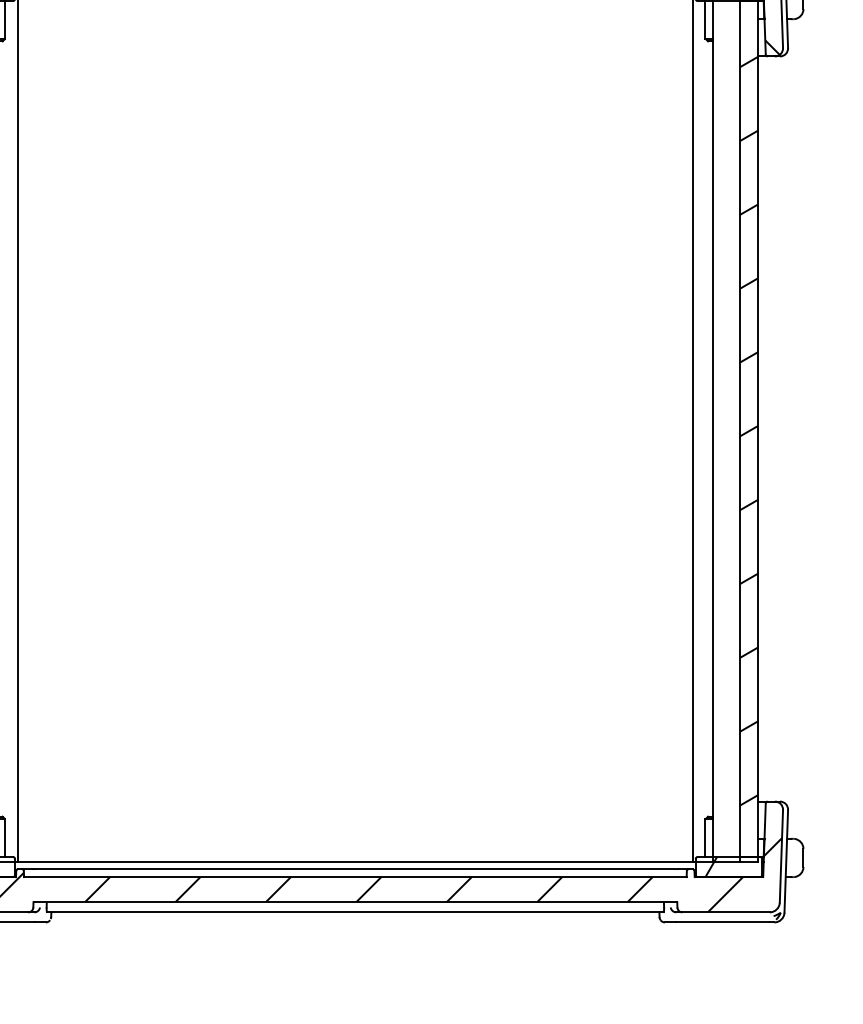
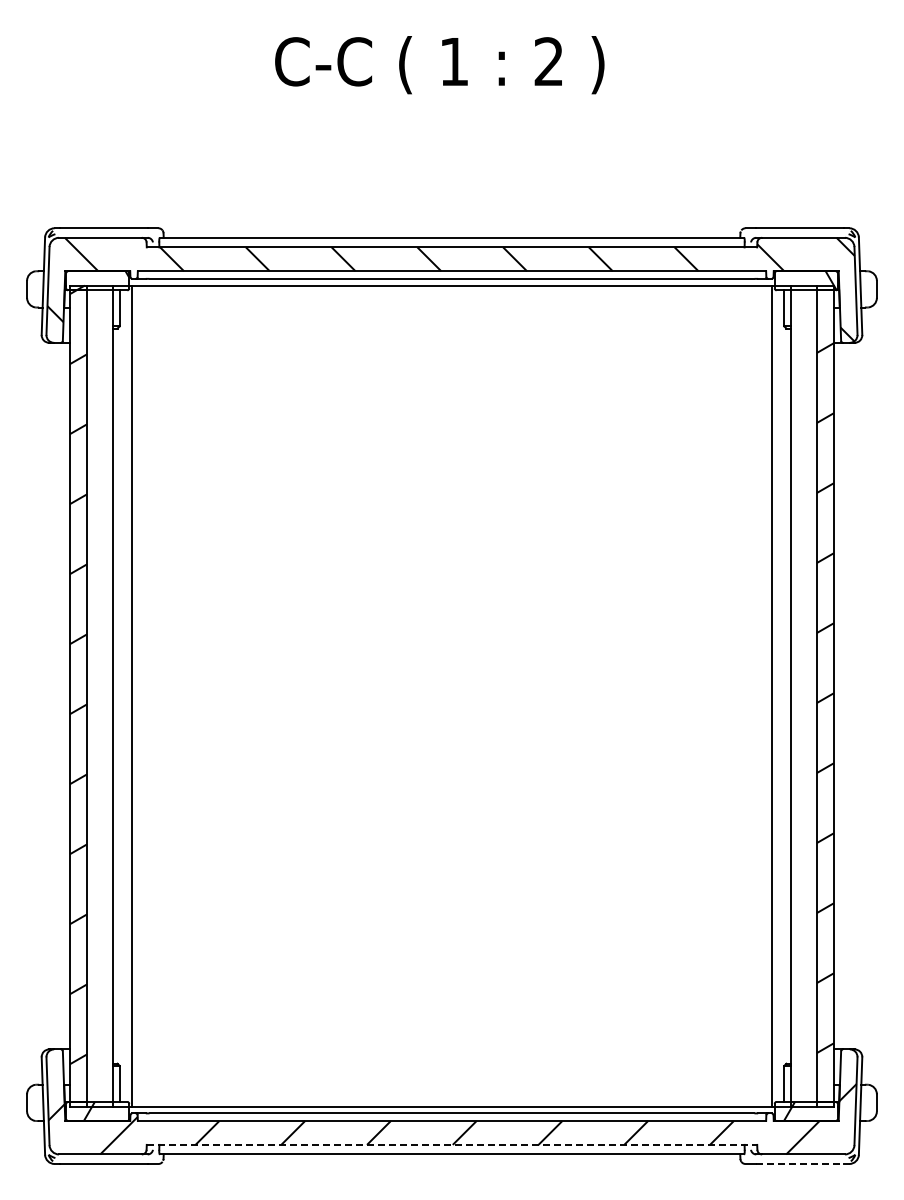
line: (355, 901) -> (452, 1144), solid -> dashed
line: (722, 922) -> (800, 1164), solid -> dashed

